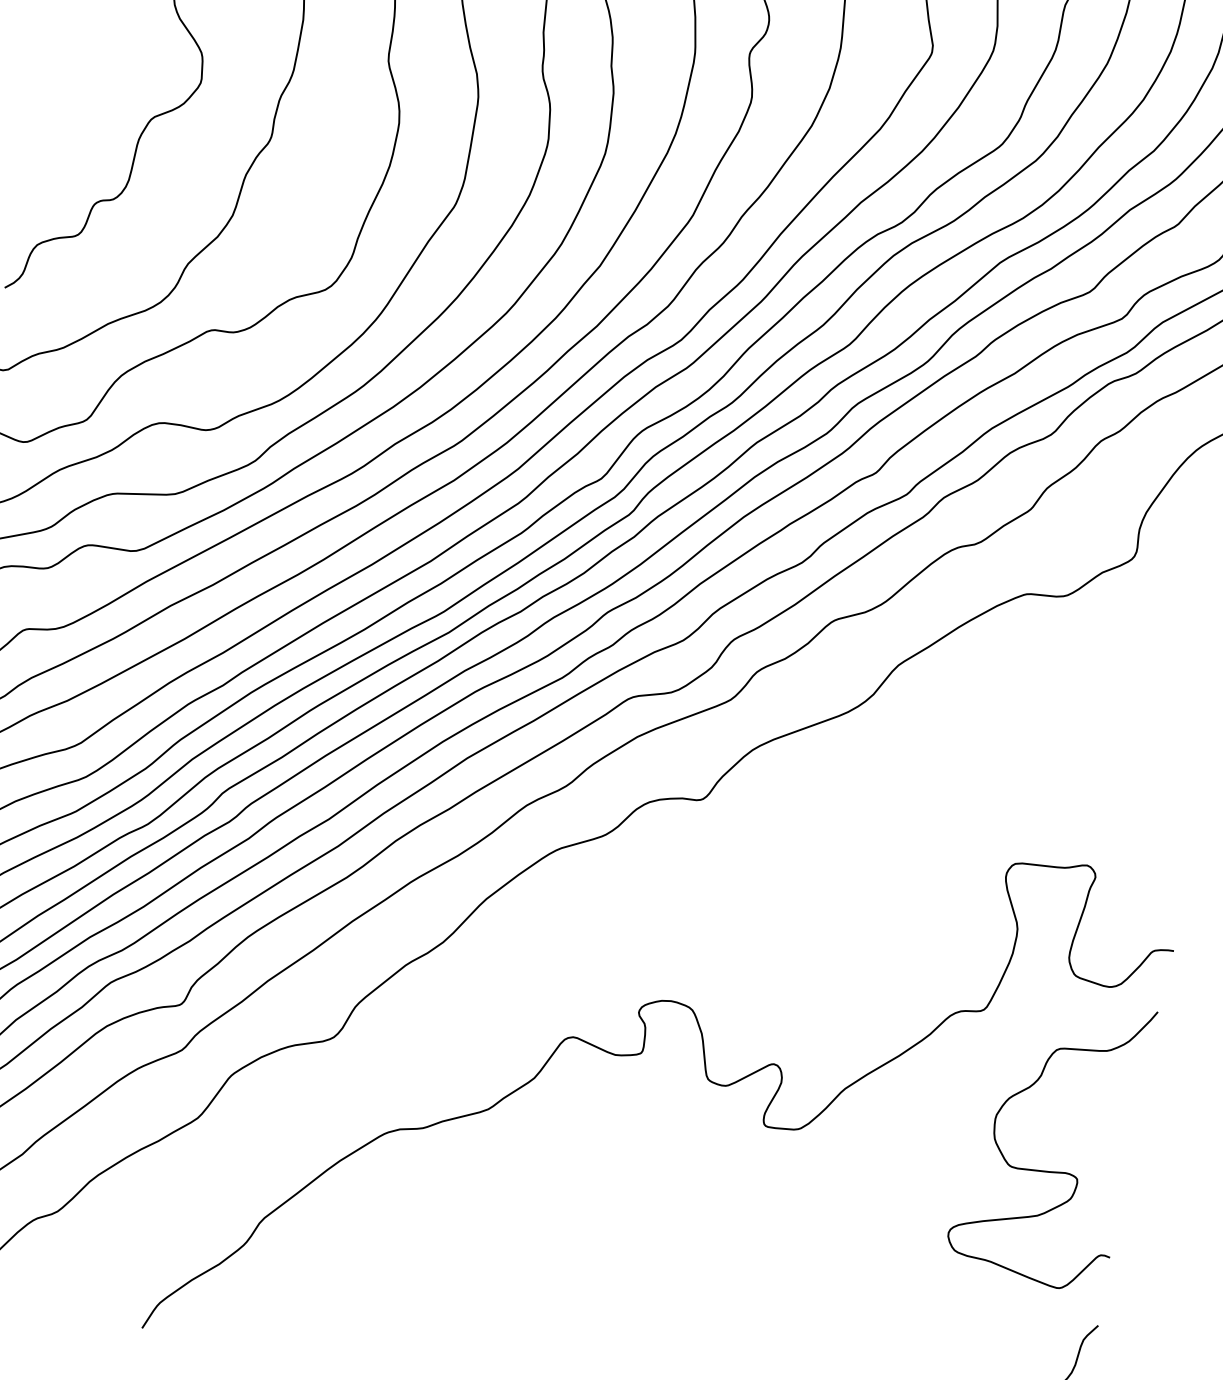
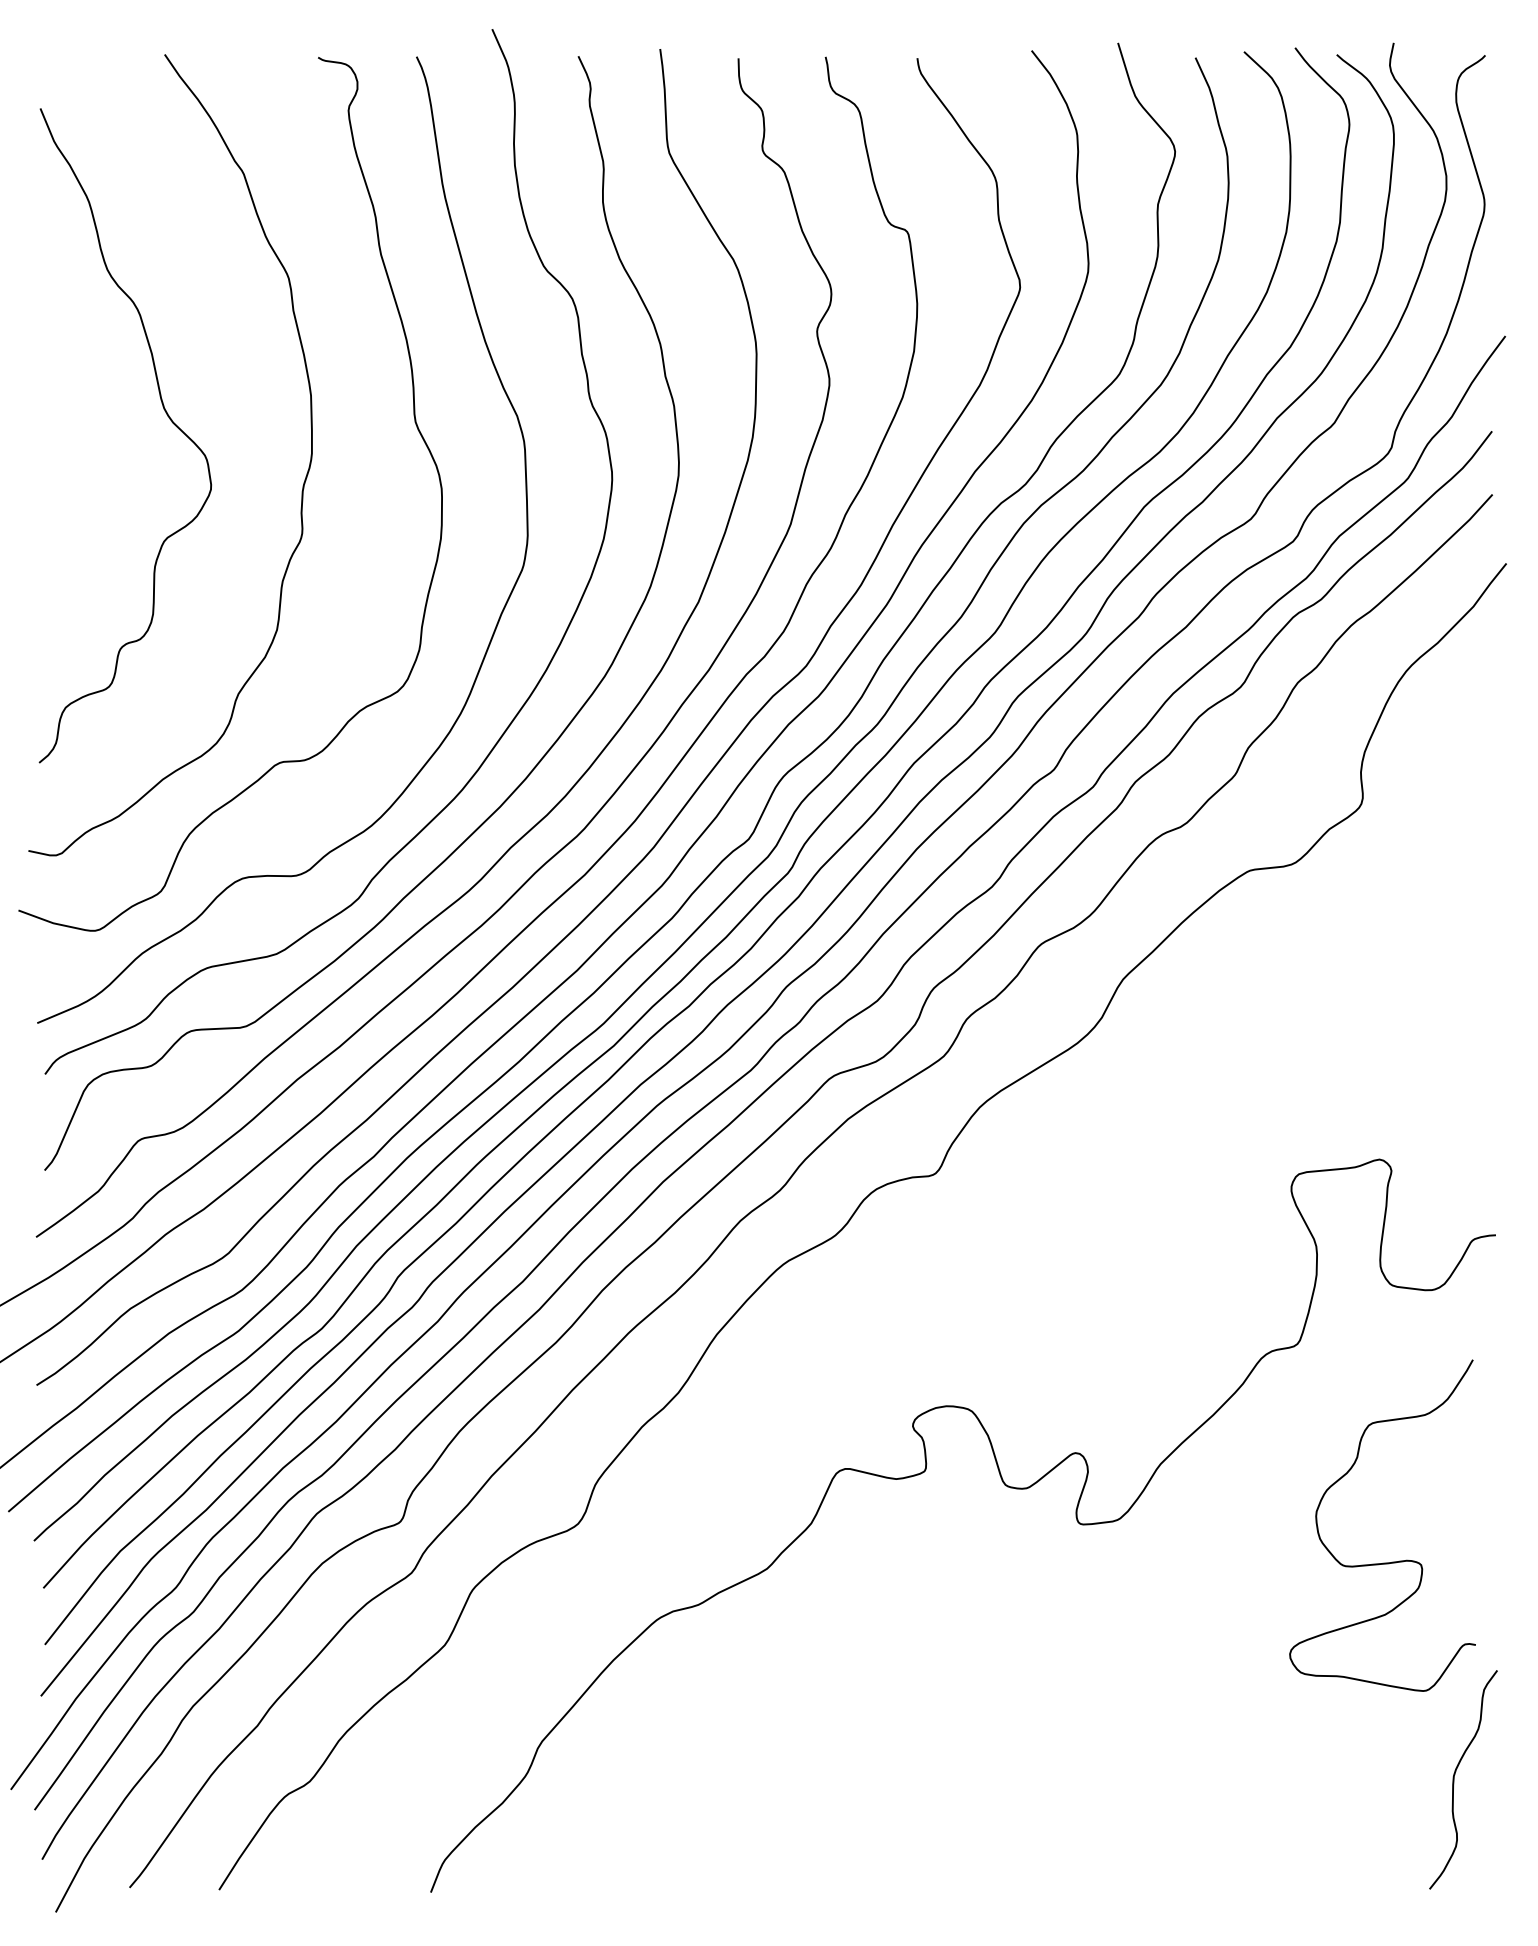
curve: (1045, 1170) -> (1383, 1562), moved

